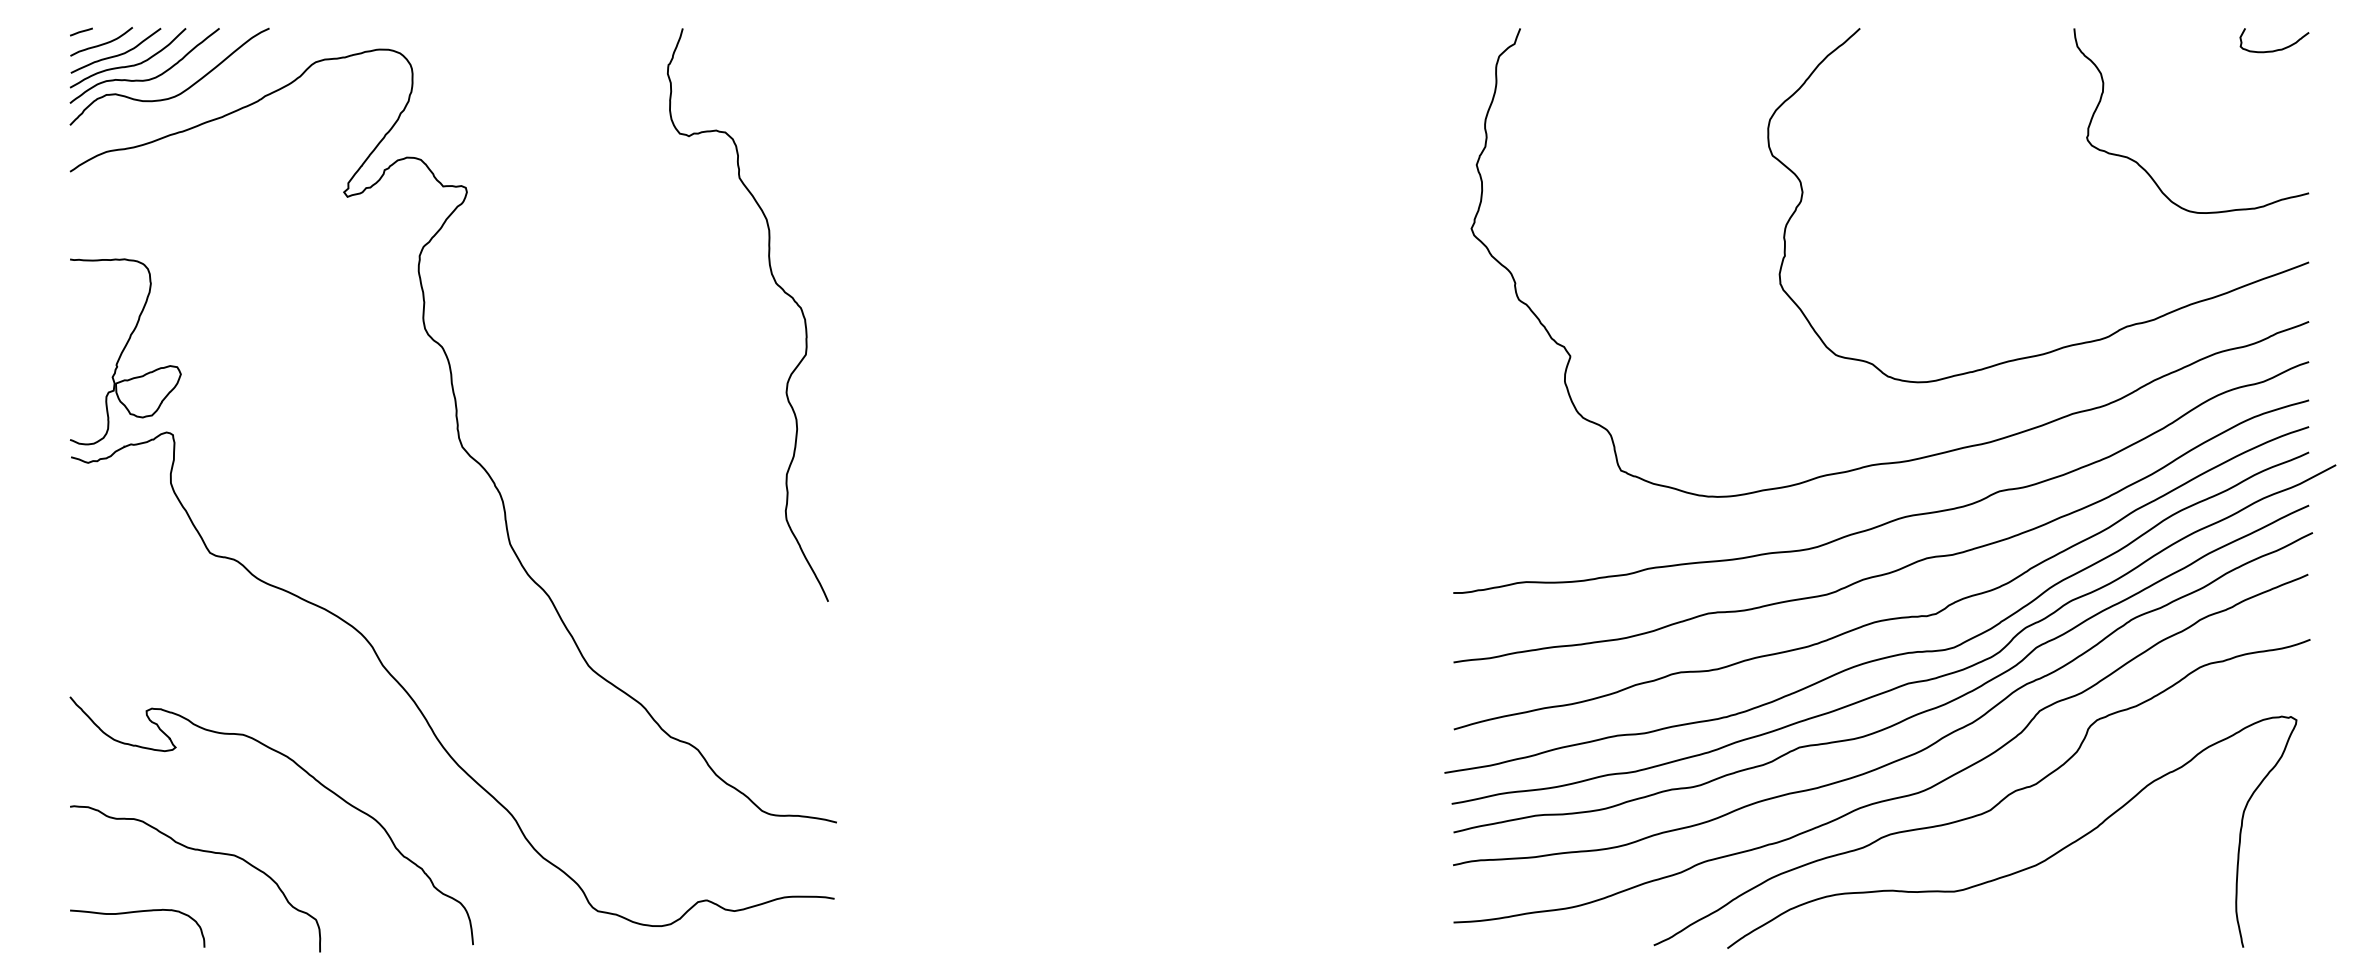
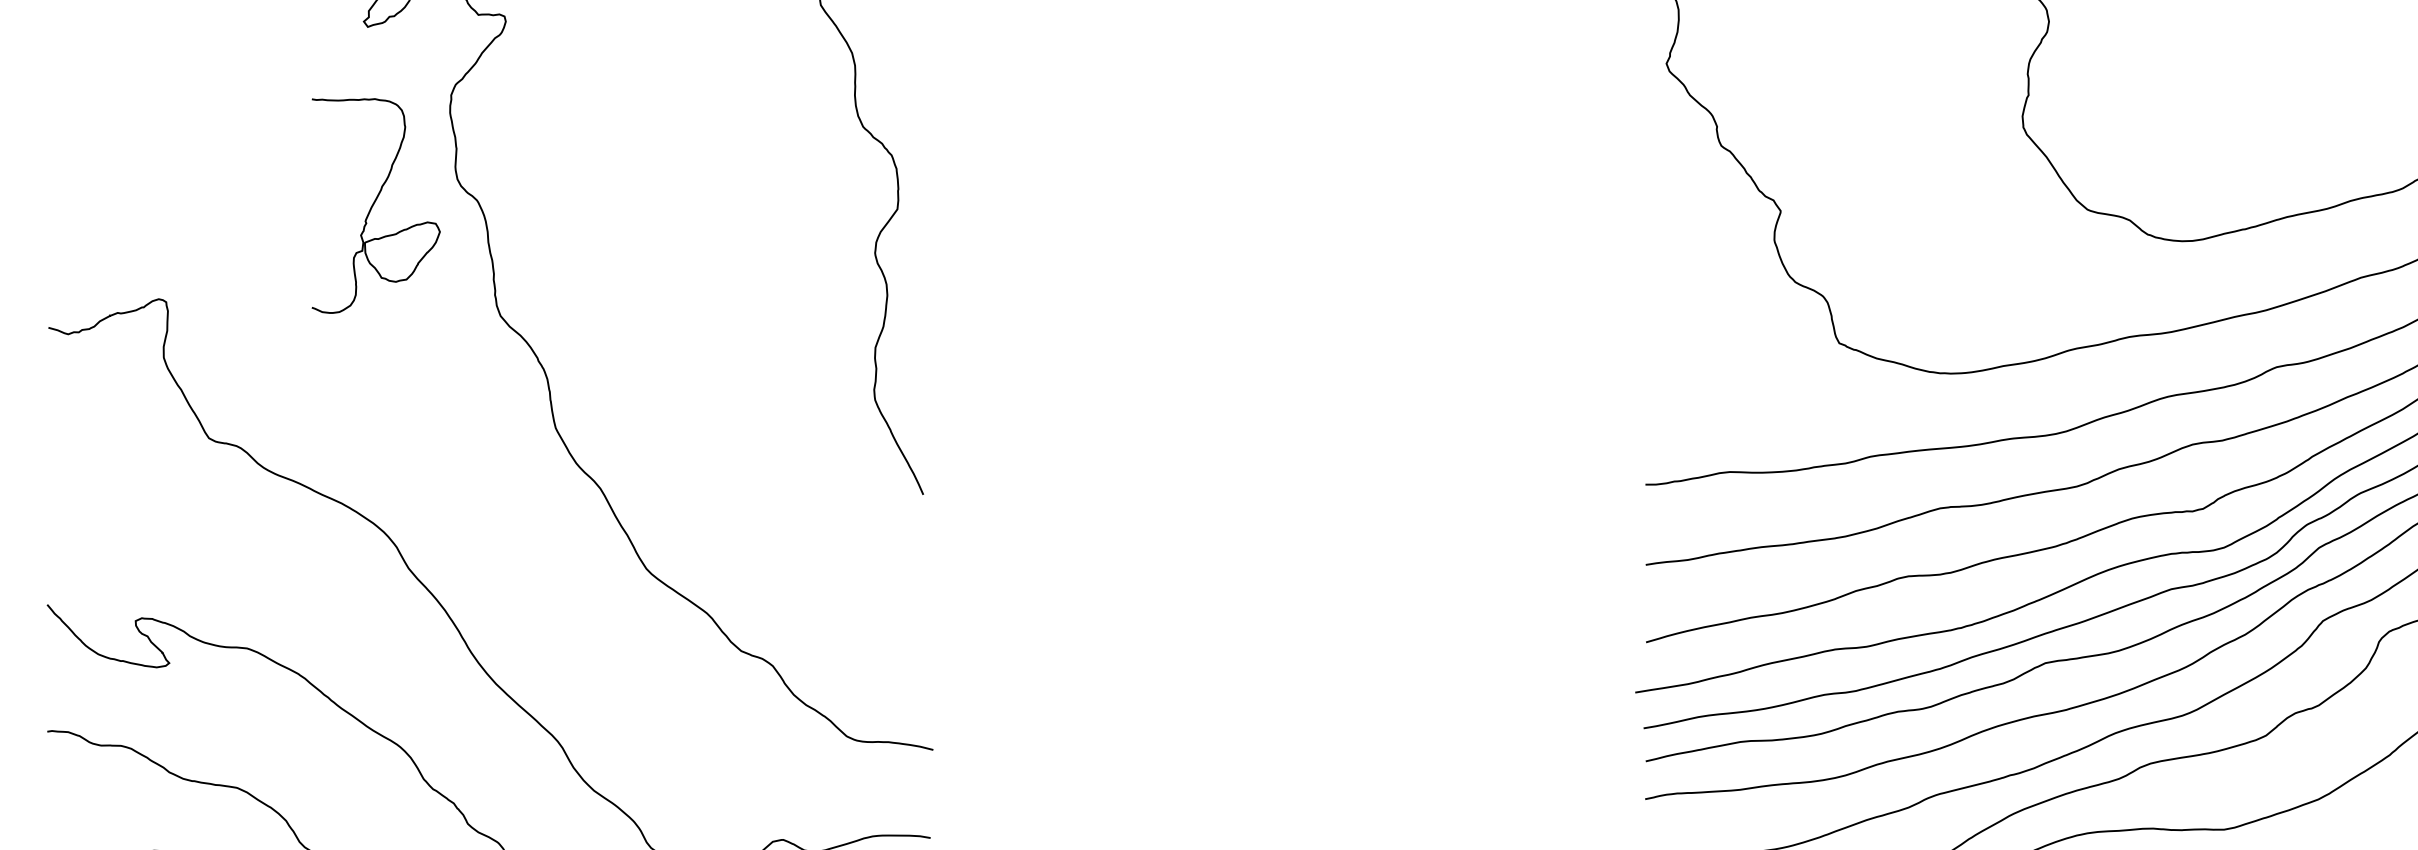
part: (125, 351) -> (375, 205), moved

